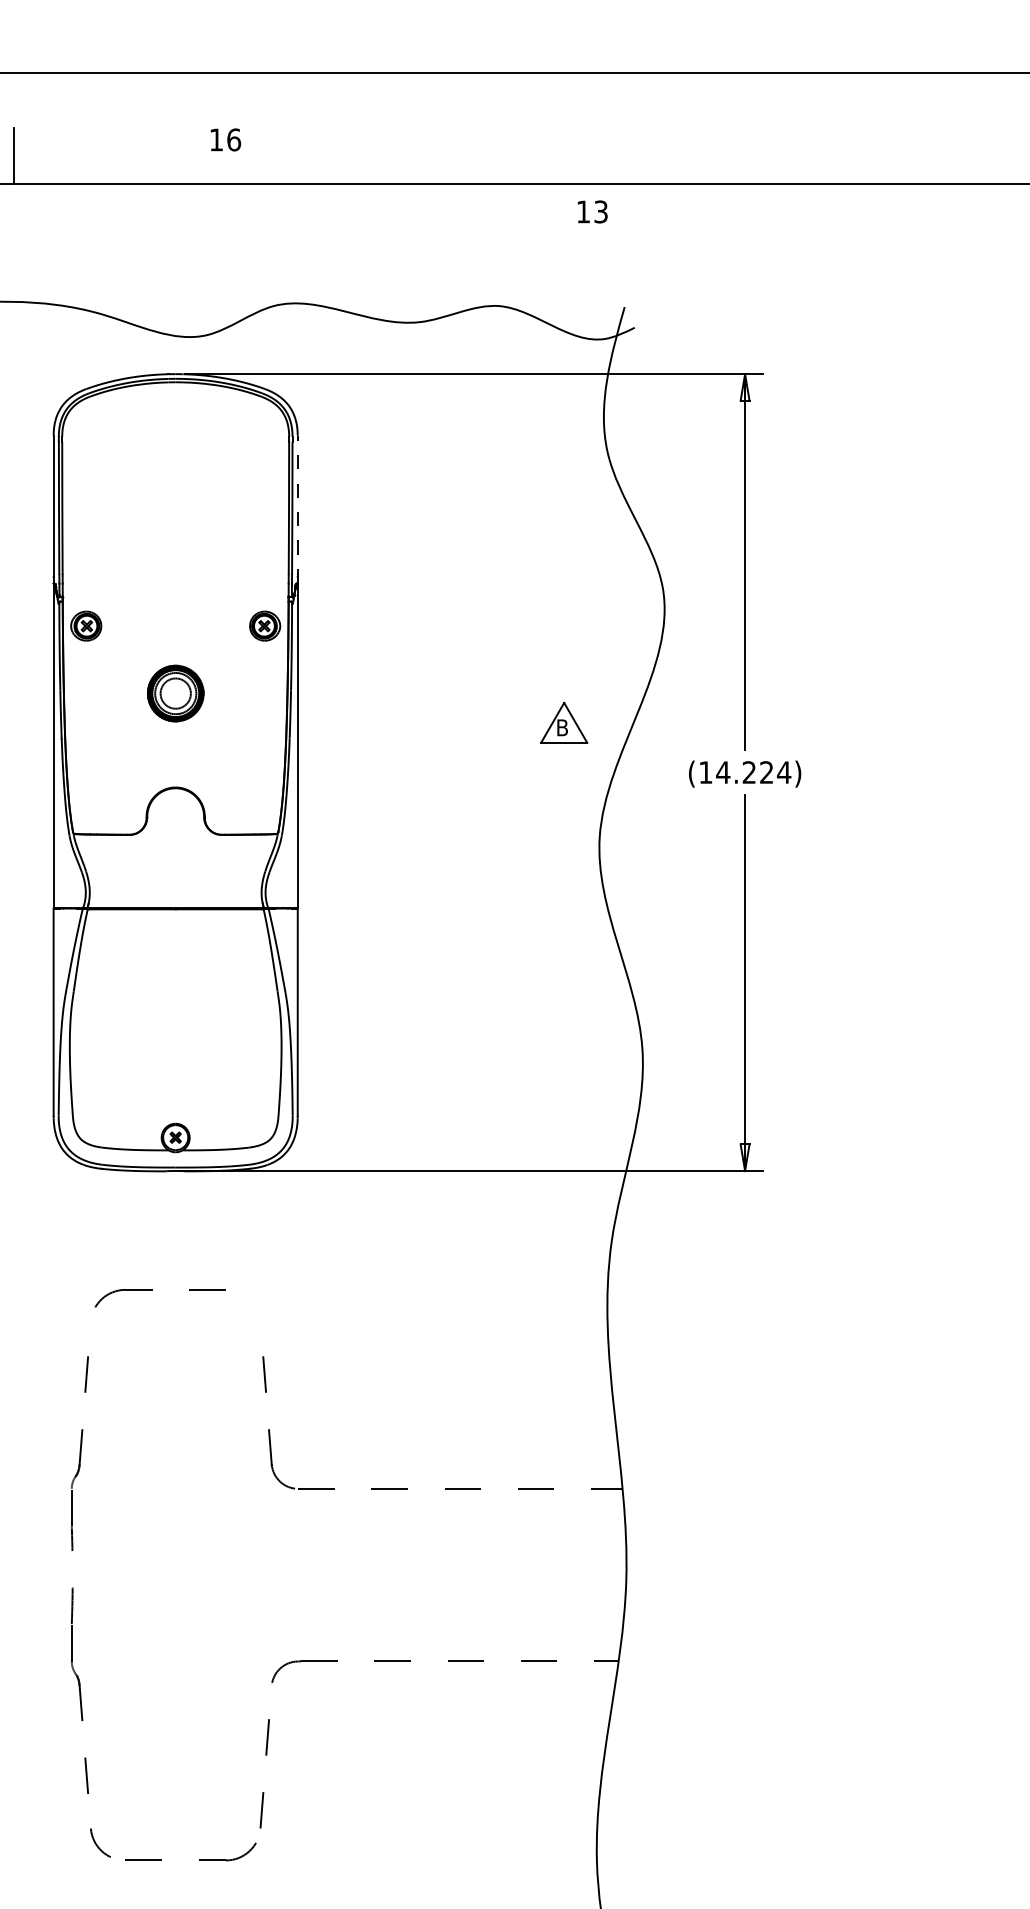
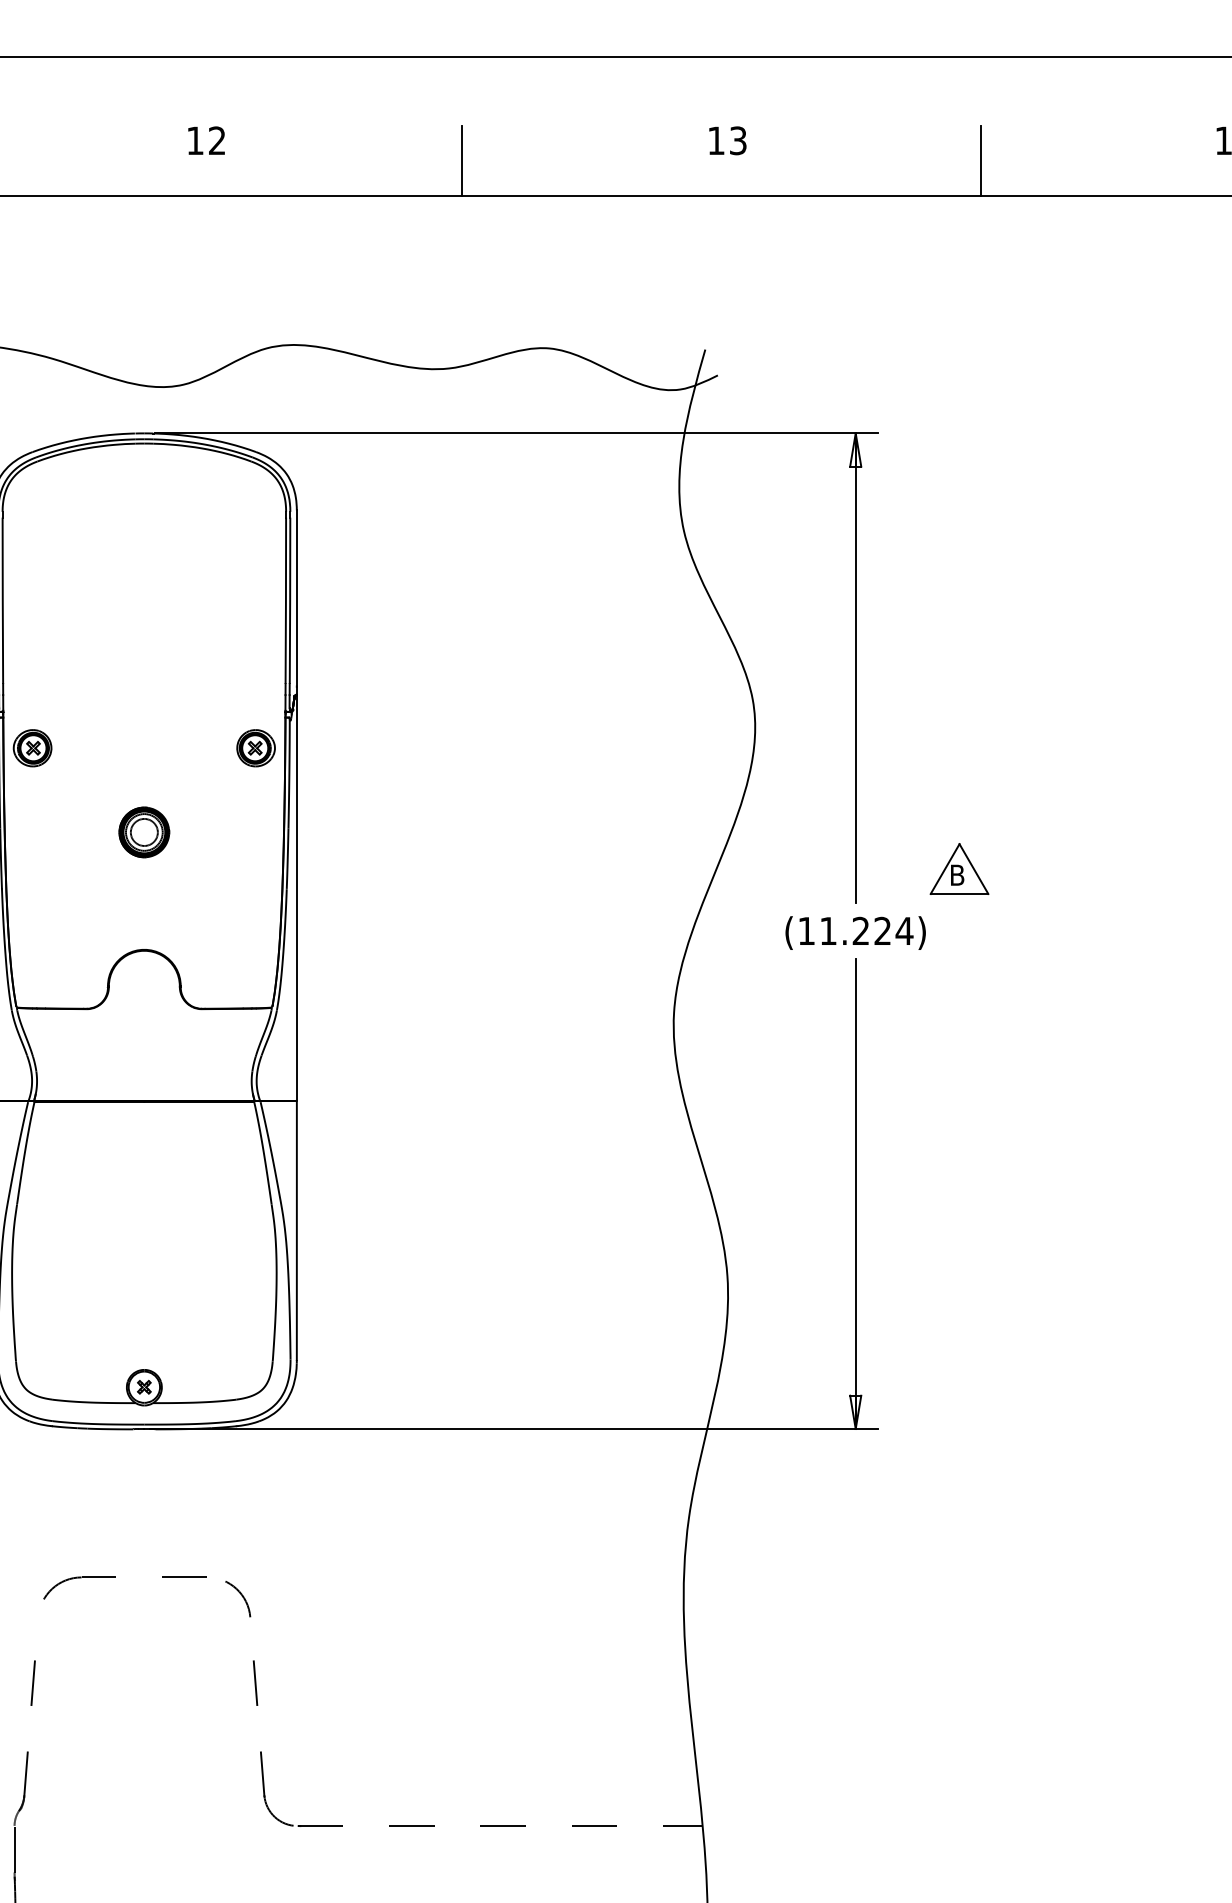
text: (234, 139) -> (217, 140), 16 -> 12
line: (429, 156) -> (461, 161), added
line: (845, 156) -> (981, 161), added
text: (592, 211) -> (727, 140), moved
line: (297, 509) -> (296, 602), dashed -> solid
part: (175, 693) -> (144, 832), size x0.71
part: (564, 722) -> (959, 868), moved
text: (723, 772) -> (828, 931), (14.224) -> (11.224)
arc: (253, 1305) -> (241, 1596), added

